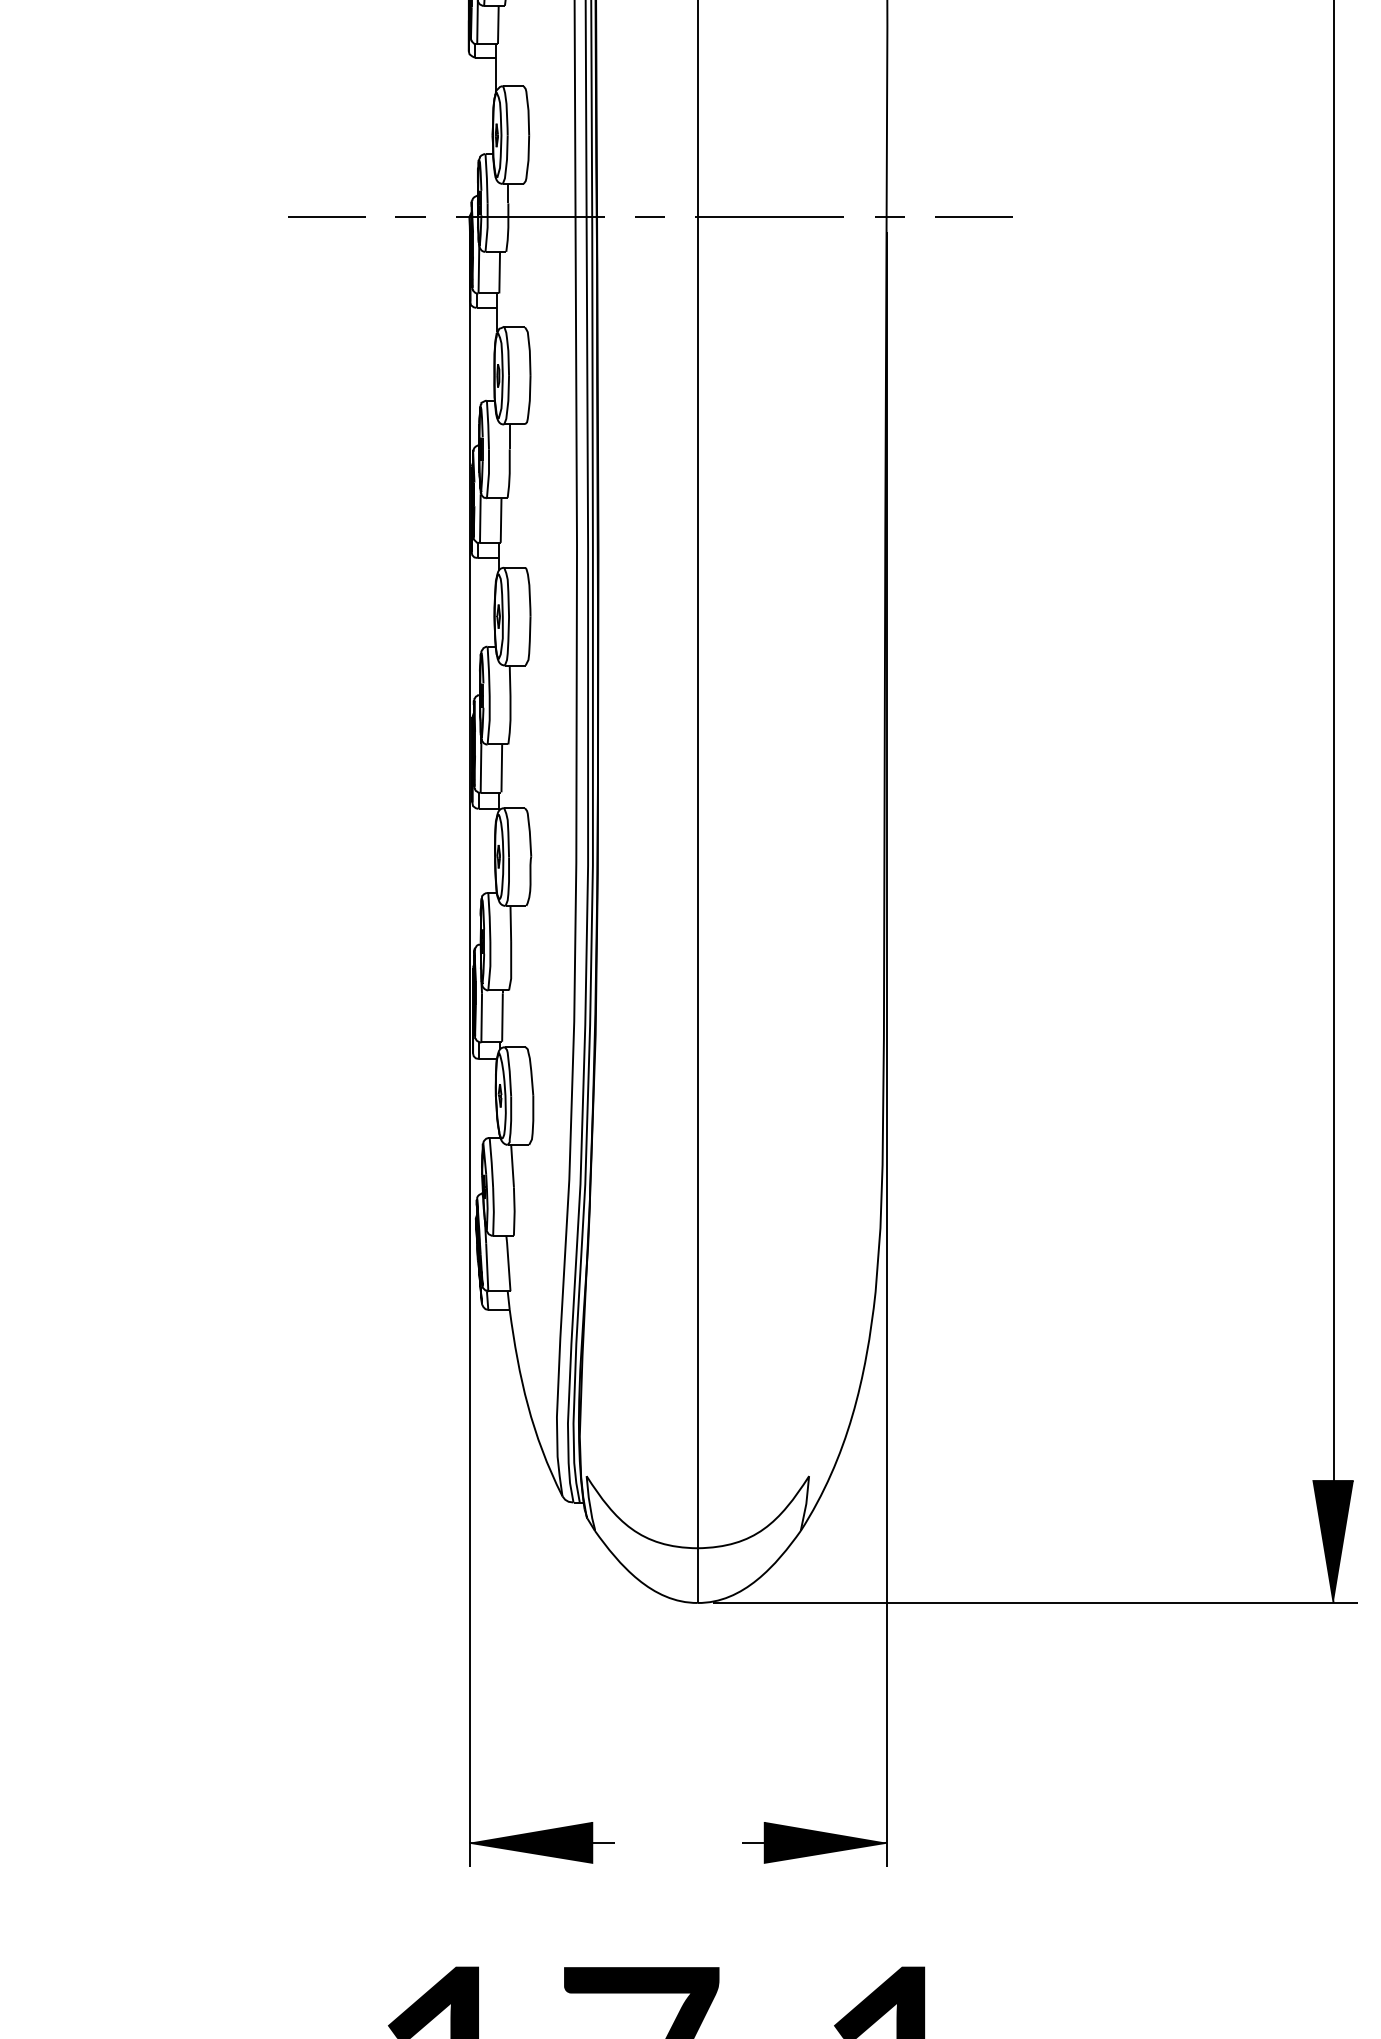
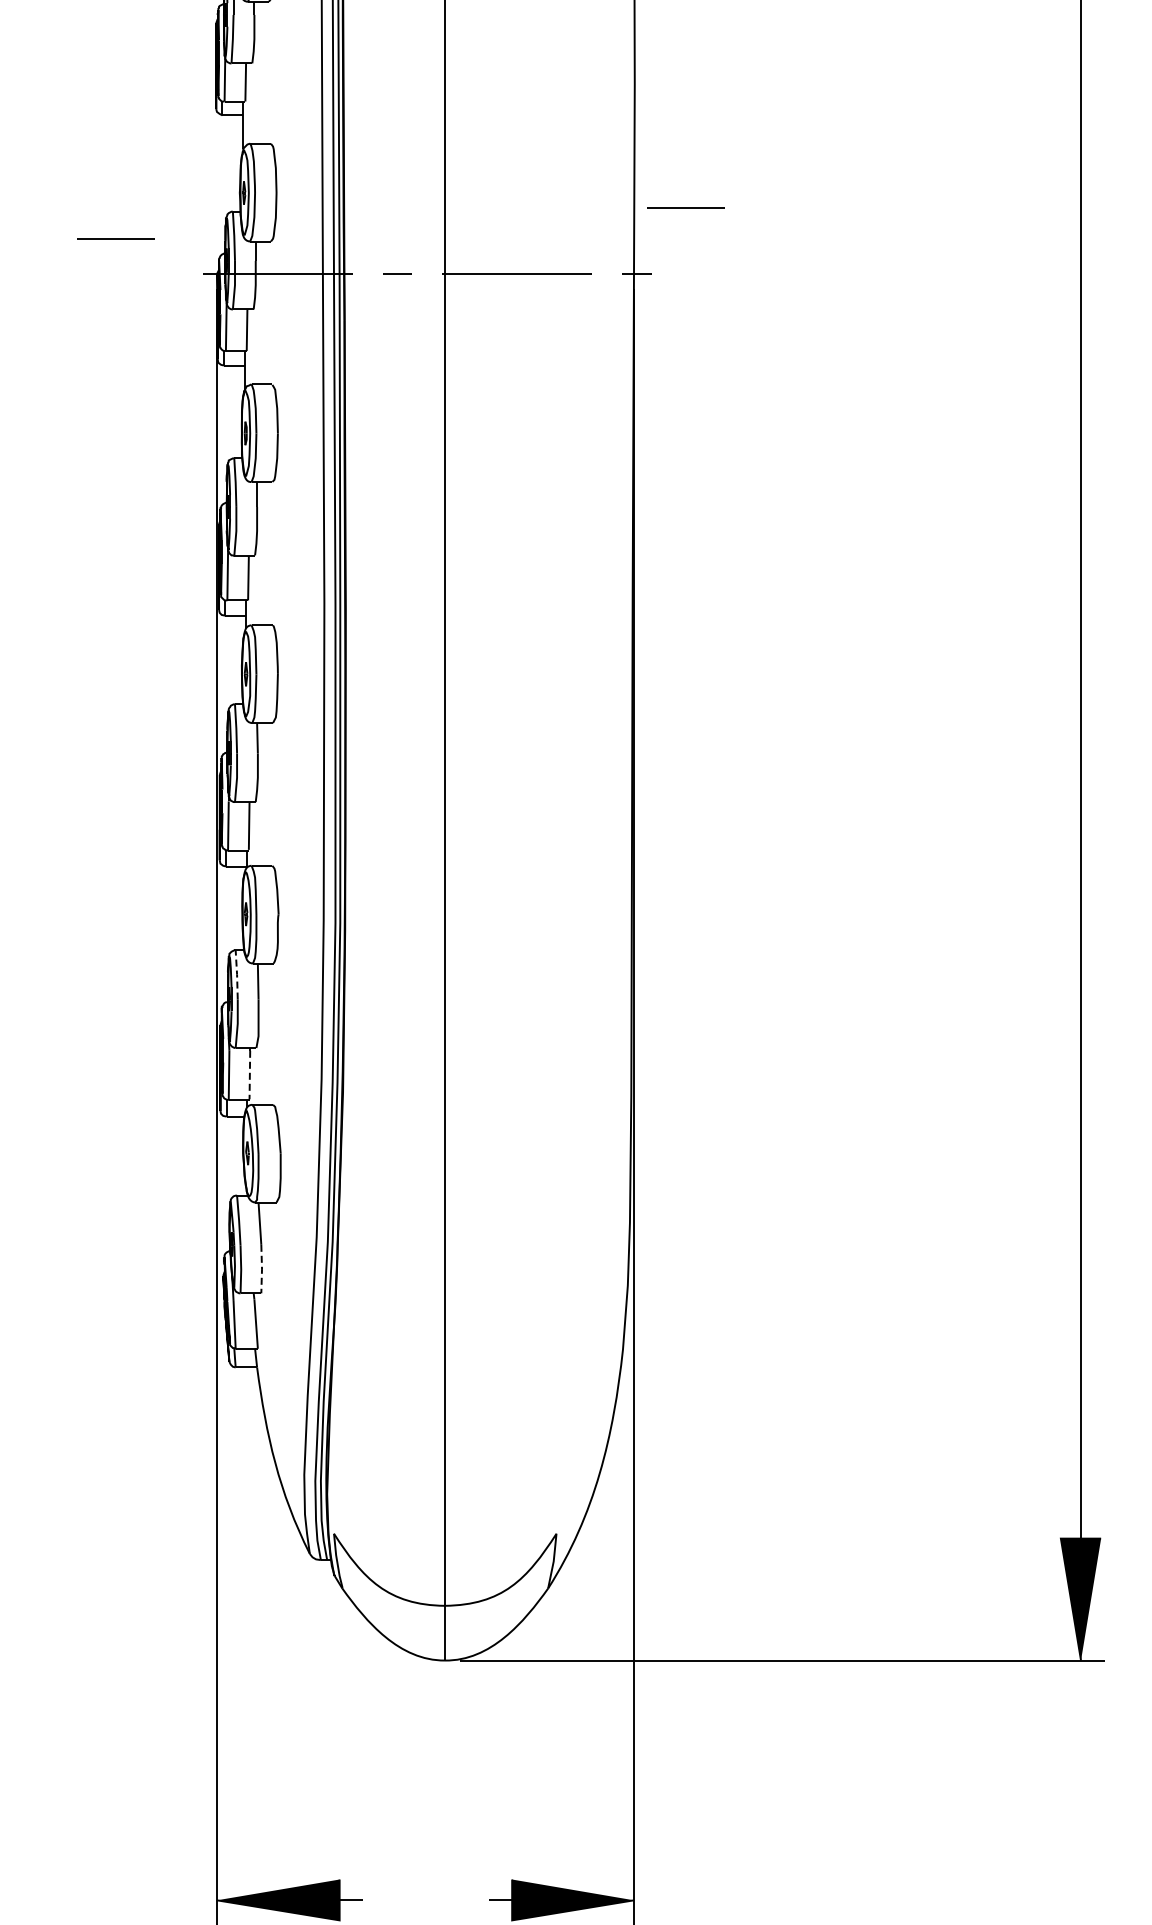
line: (326, 216) -> (115, 239), moved
line: (410, 216) -> (157, 274), removed
line: (973, 216) -> (685, 208), moved
line: (489, 917) -> (236, 975), solid -> dashed
line: (502, 1017) -> (249, 1075), solid -> dashed
line: (514, 1211) -> (261, 1269), solid -> dashed

